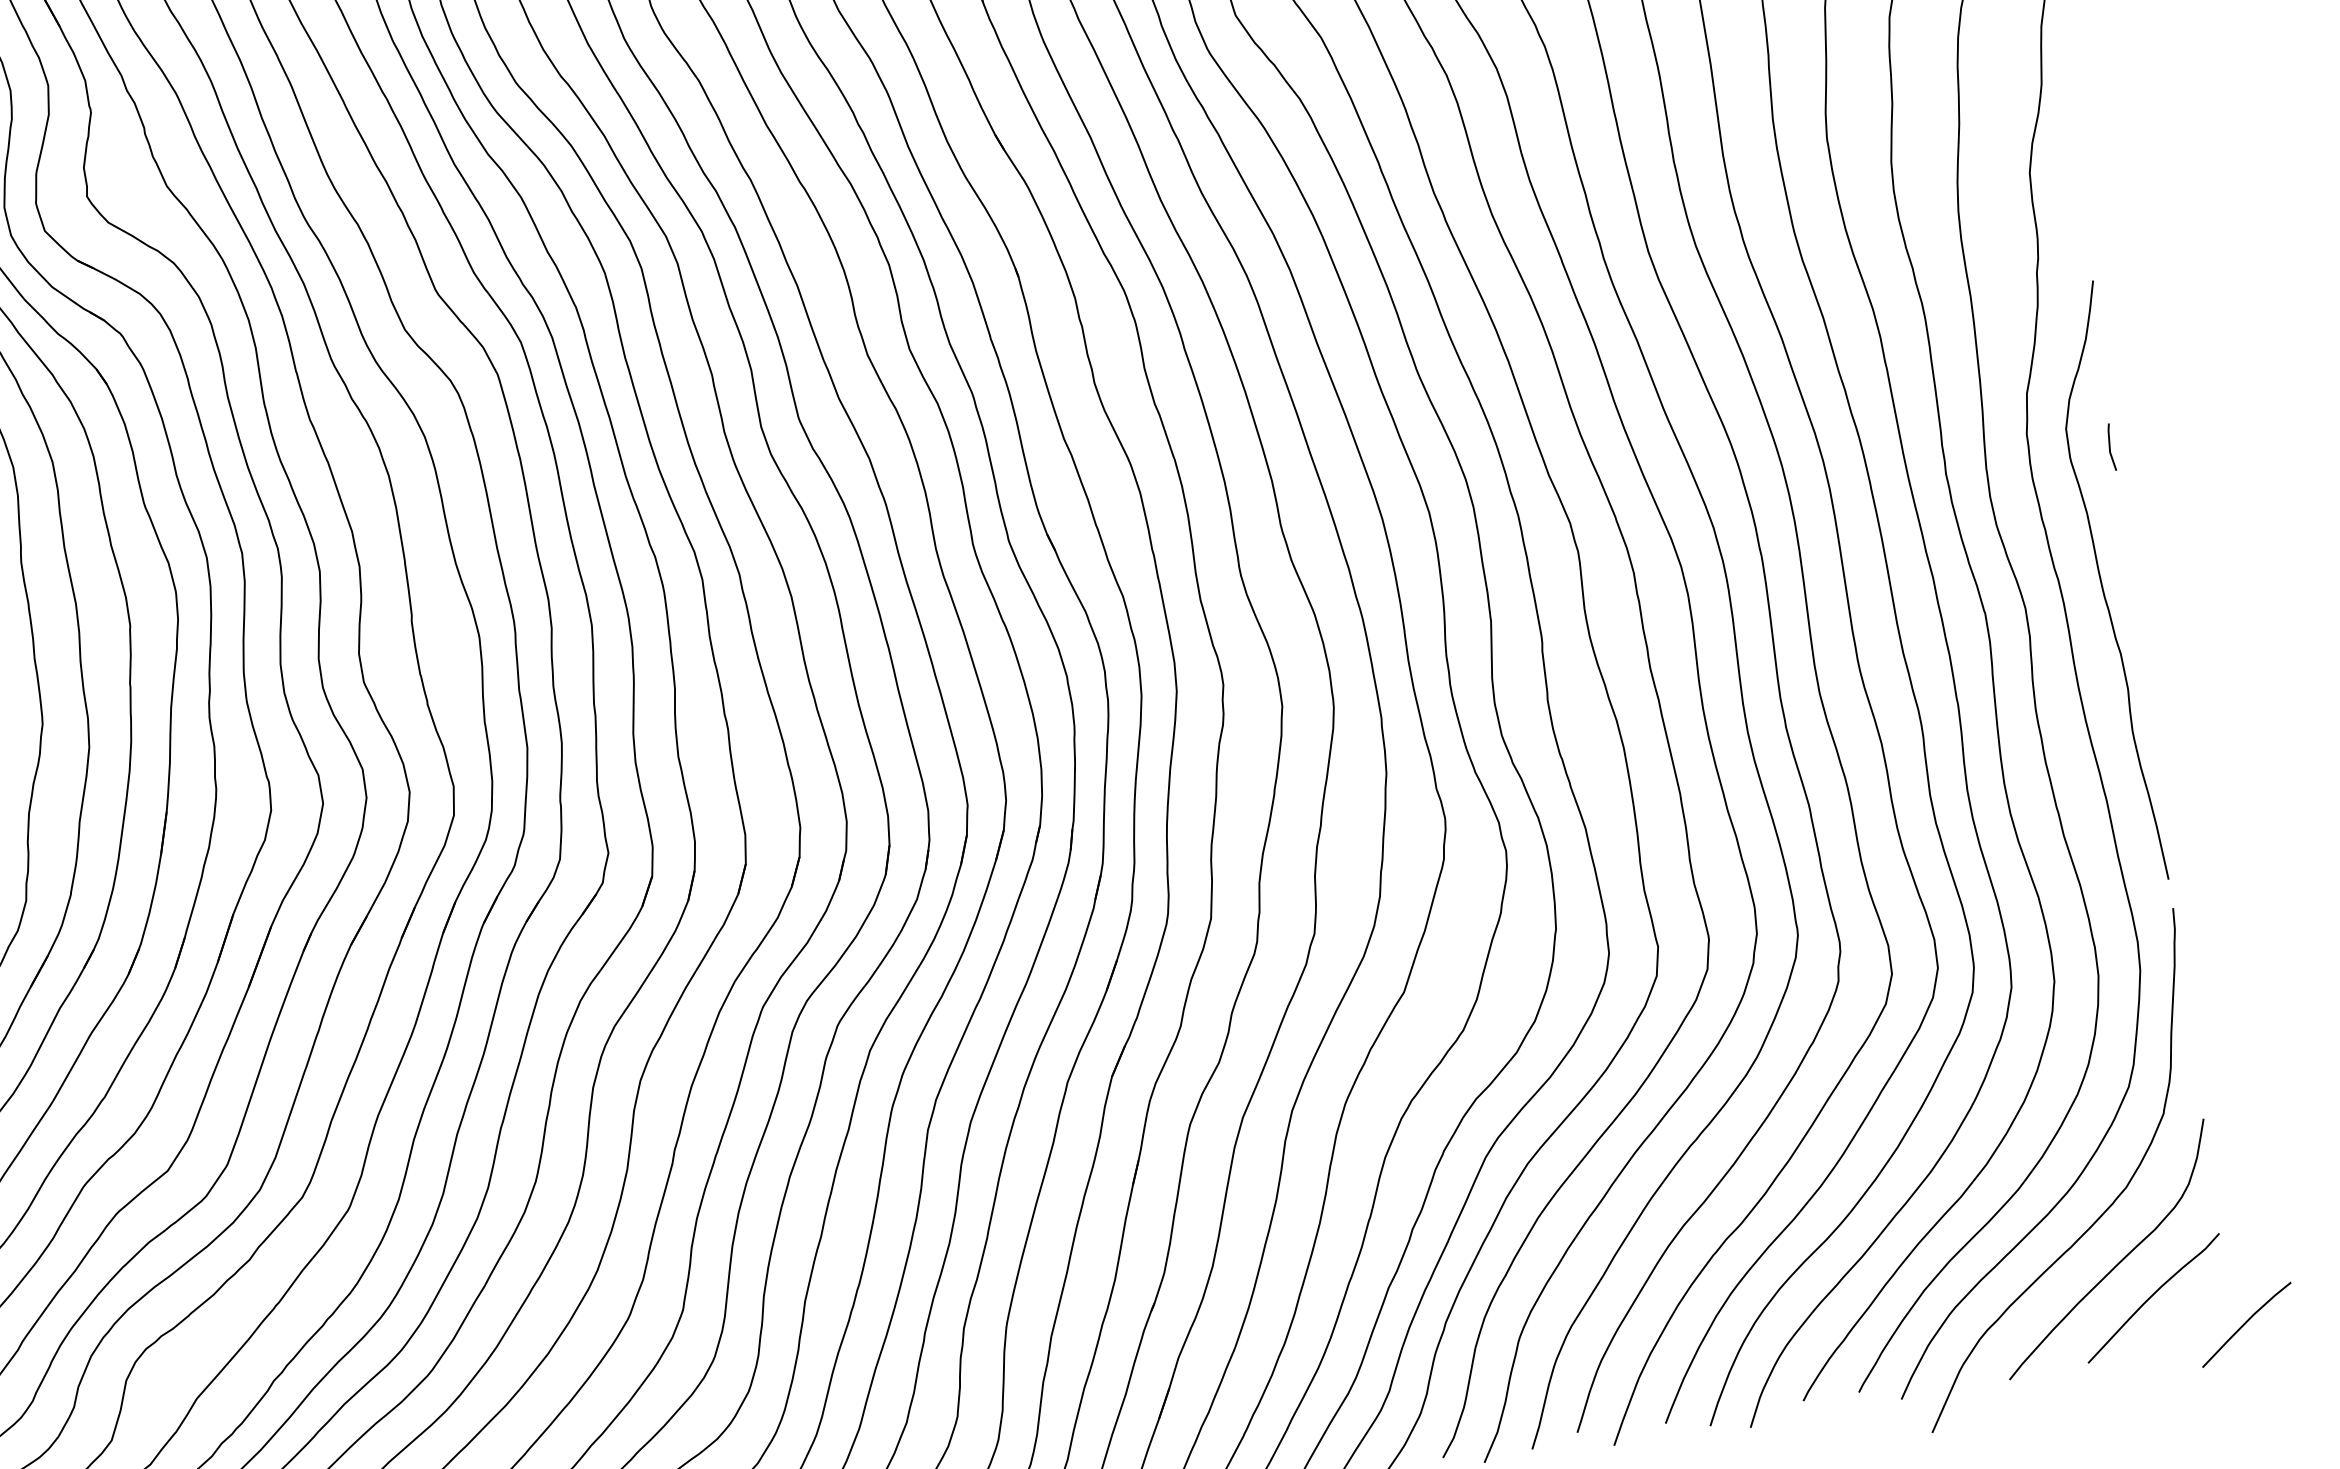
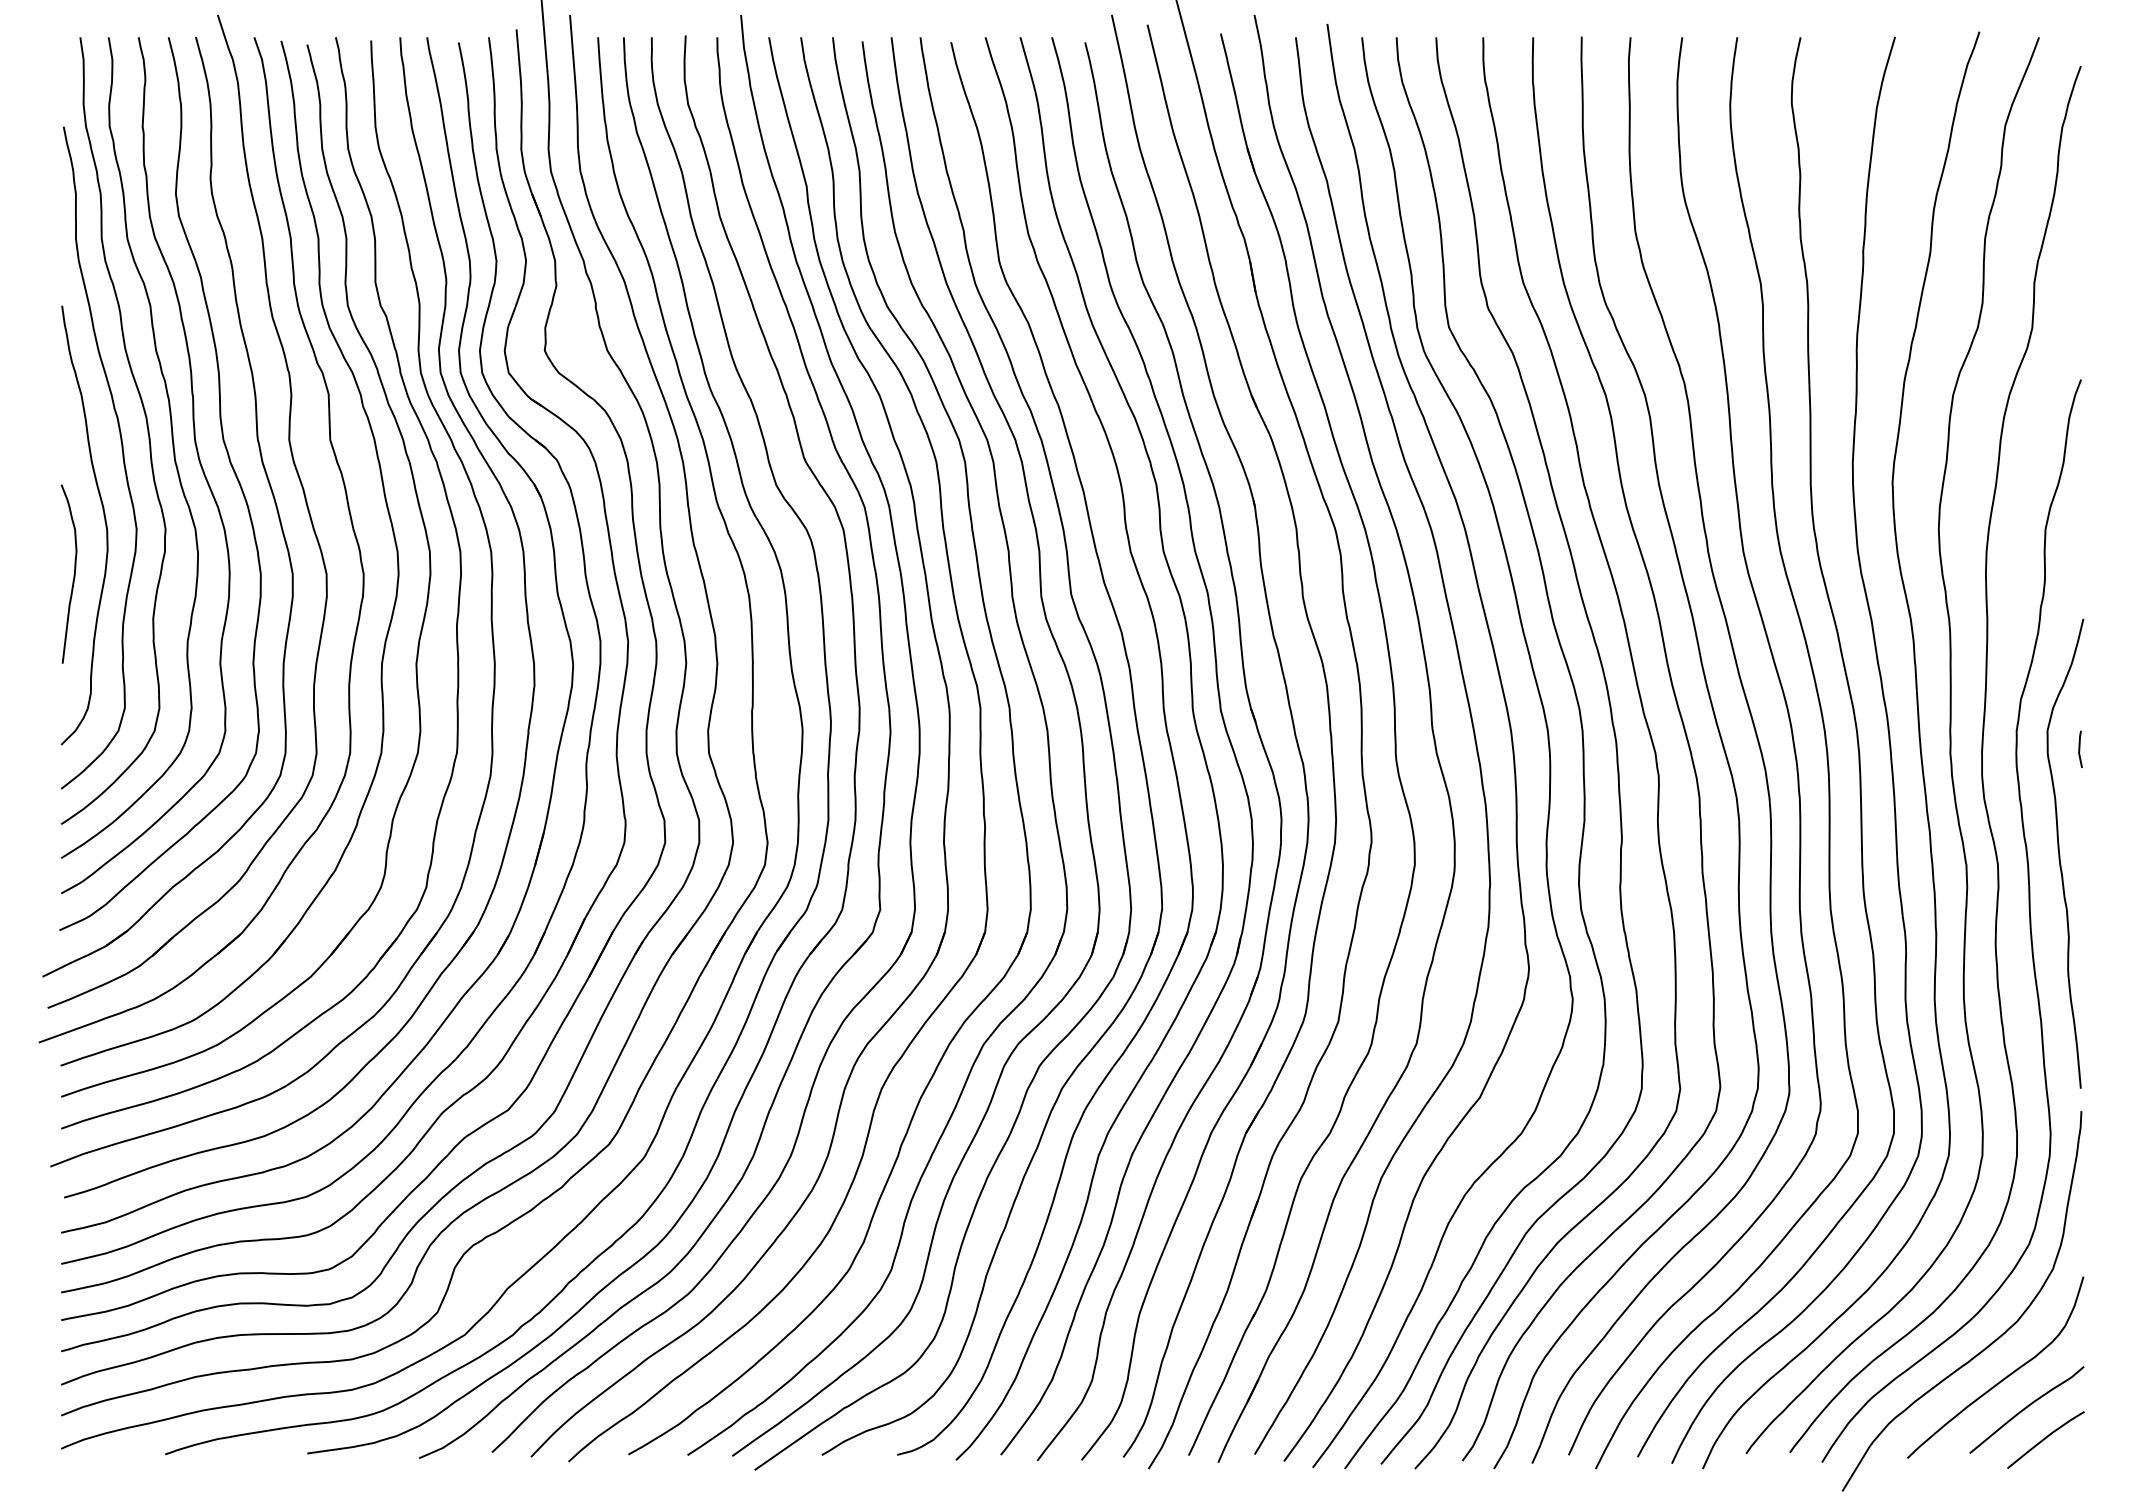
line: (2246, 1324) -> (2045, 1439), moved

